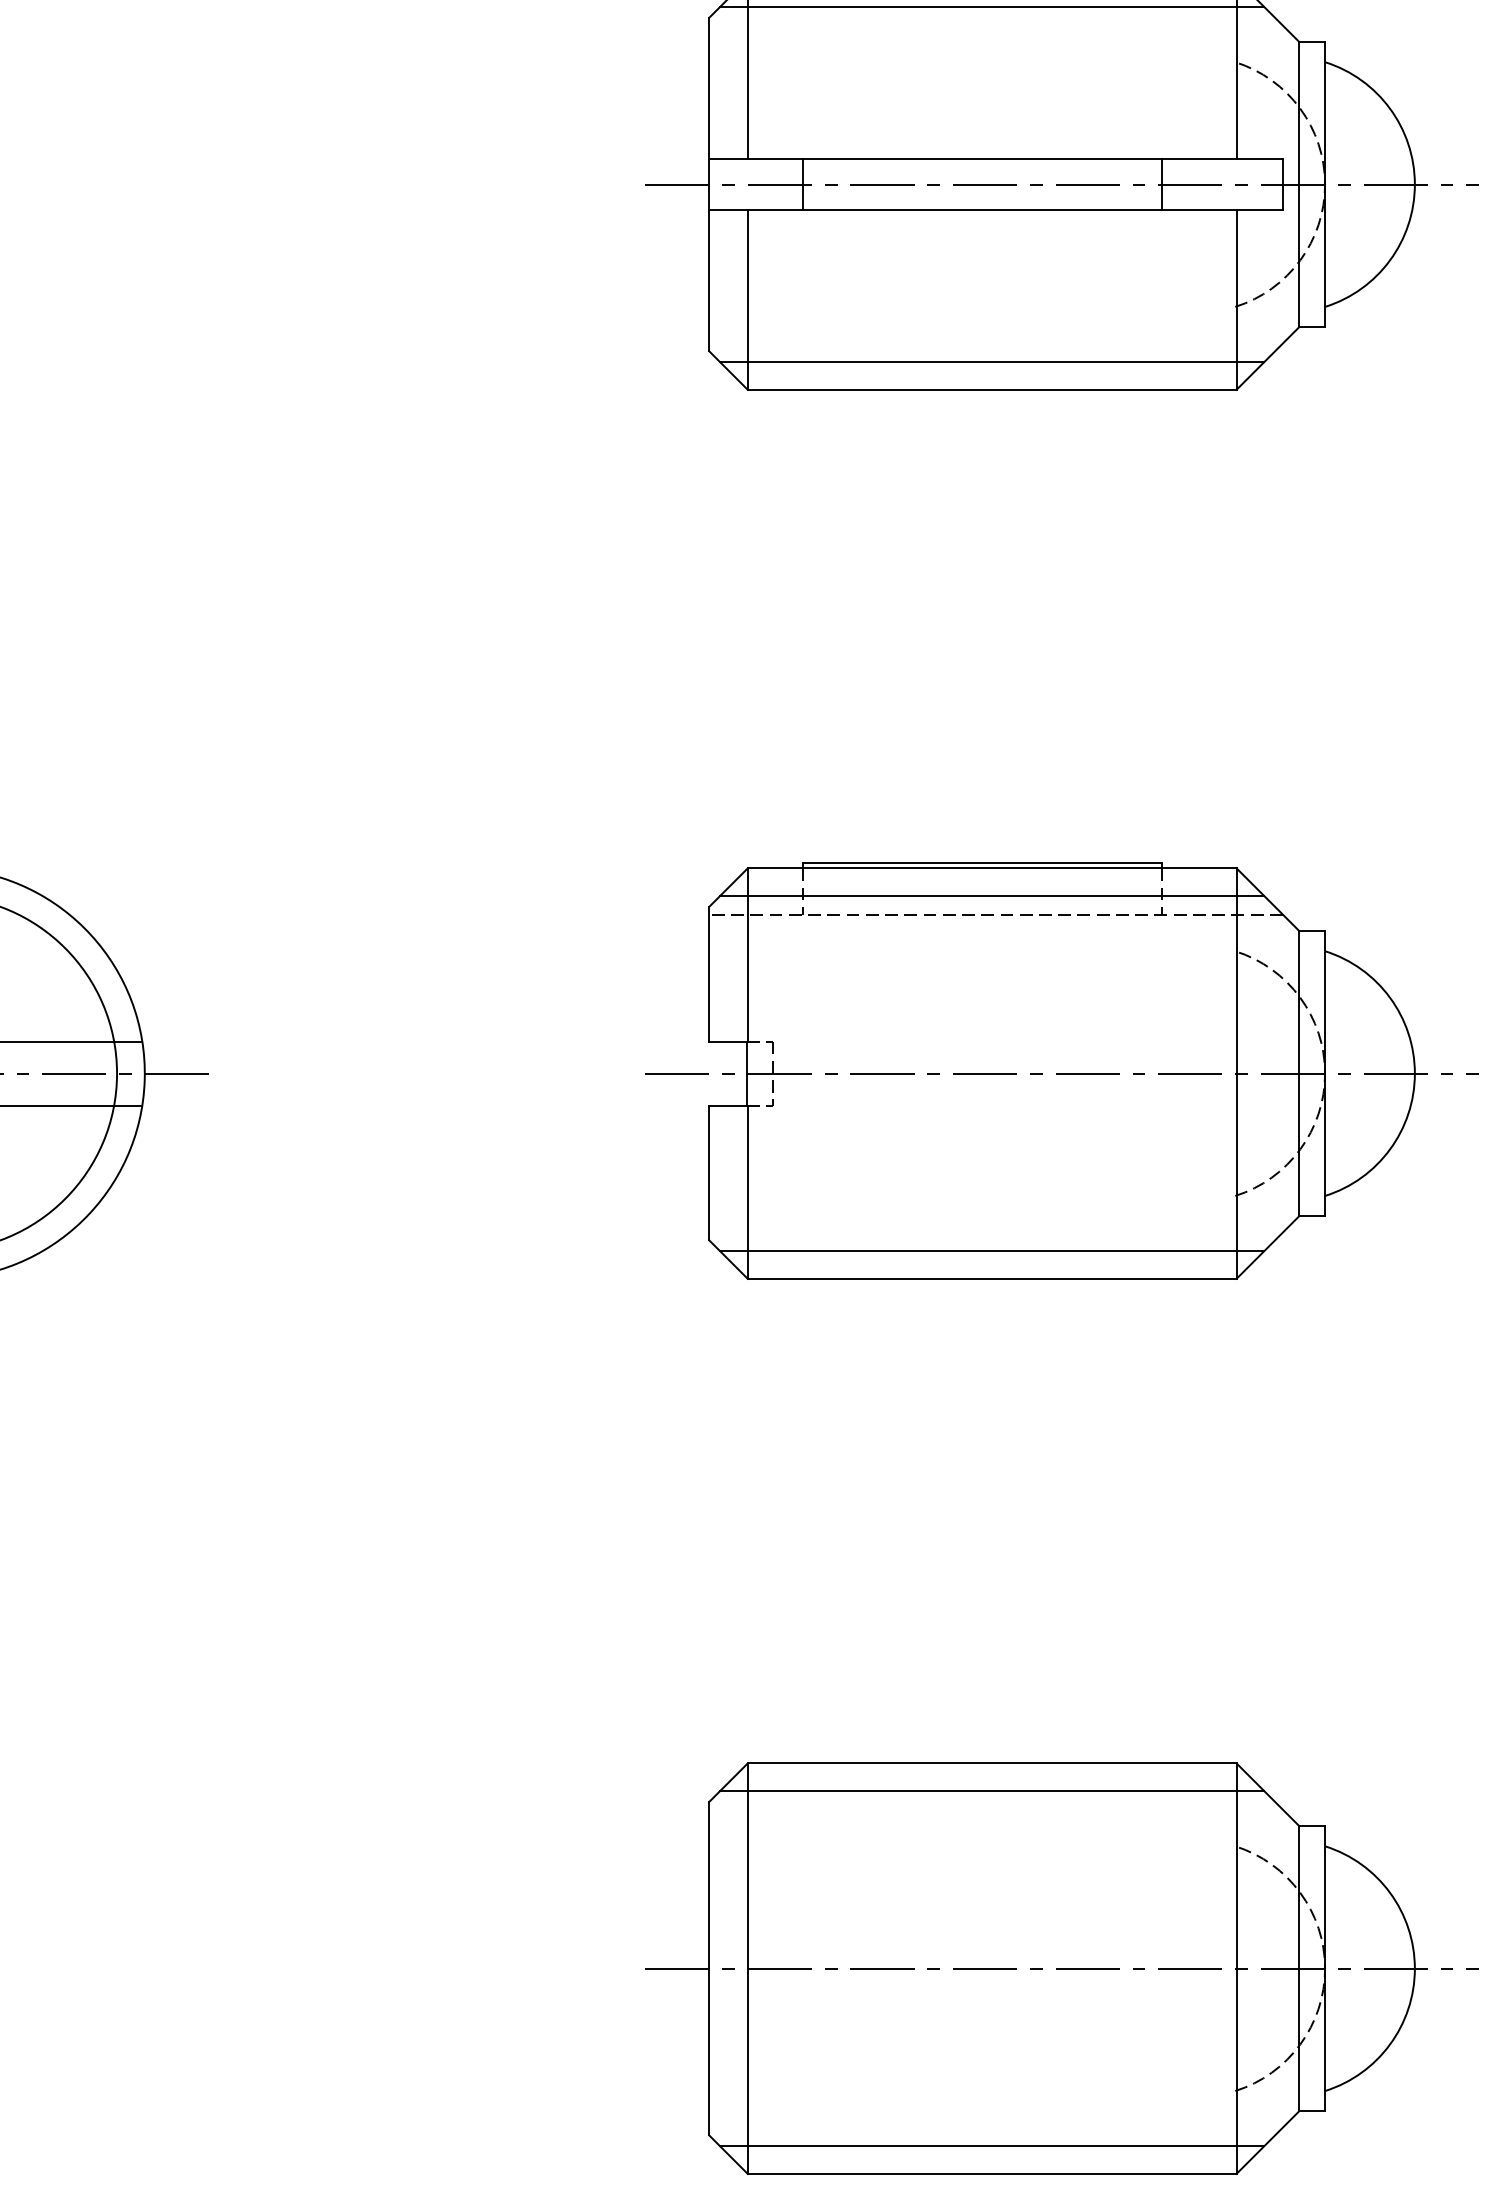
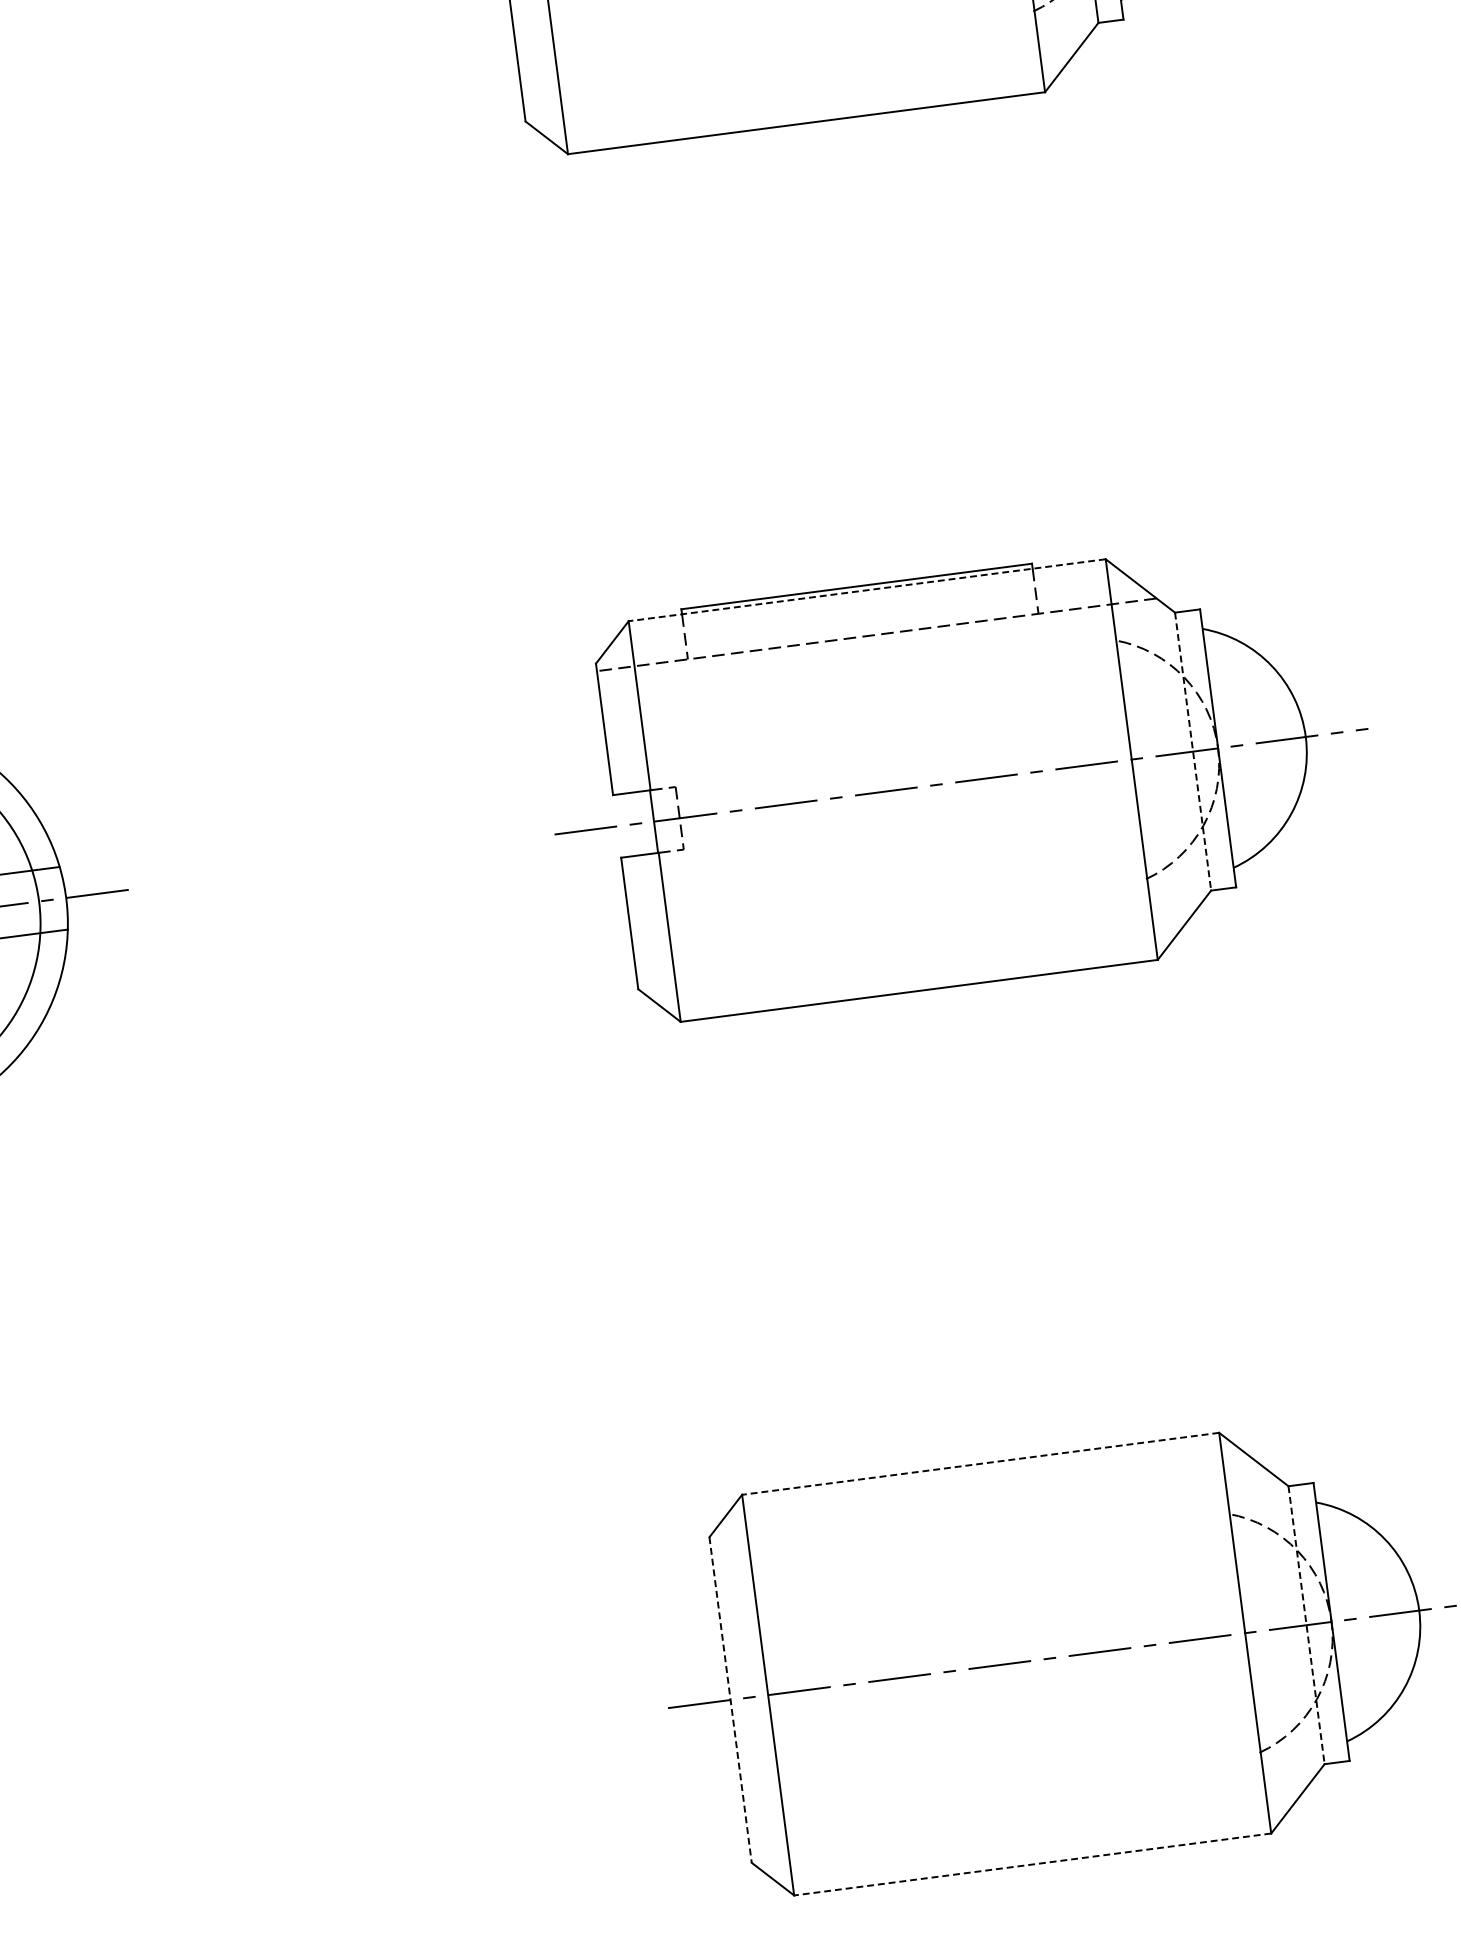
line: (992, 362) -> (803, 96), removed
line: (991, 868) -> (866, 590), solid -> dashed
line: (992, 896) -> (871, 617), removed
line: (1299, 1074) -> (1193, 752), solid -> dashed
line: (992, 1251) -> (916, 964), removed
line: (991, 1763) -> (980, 1464), solid -> dashed
line: (992, 1791) -> (984, 1491), removed
line: (709, 1968) -> (730, 1699), solid -> dashed
line: (1299, 1969) -> (1306, 1626), solid -> dashed
line: (992, 2146) -> (1029, 1837), removed
line: (991, 2173) -> (1031, 1864), solid -> dashed

